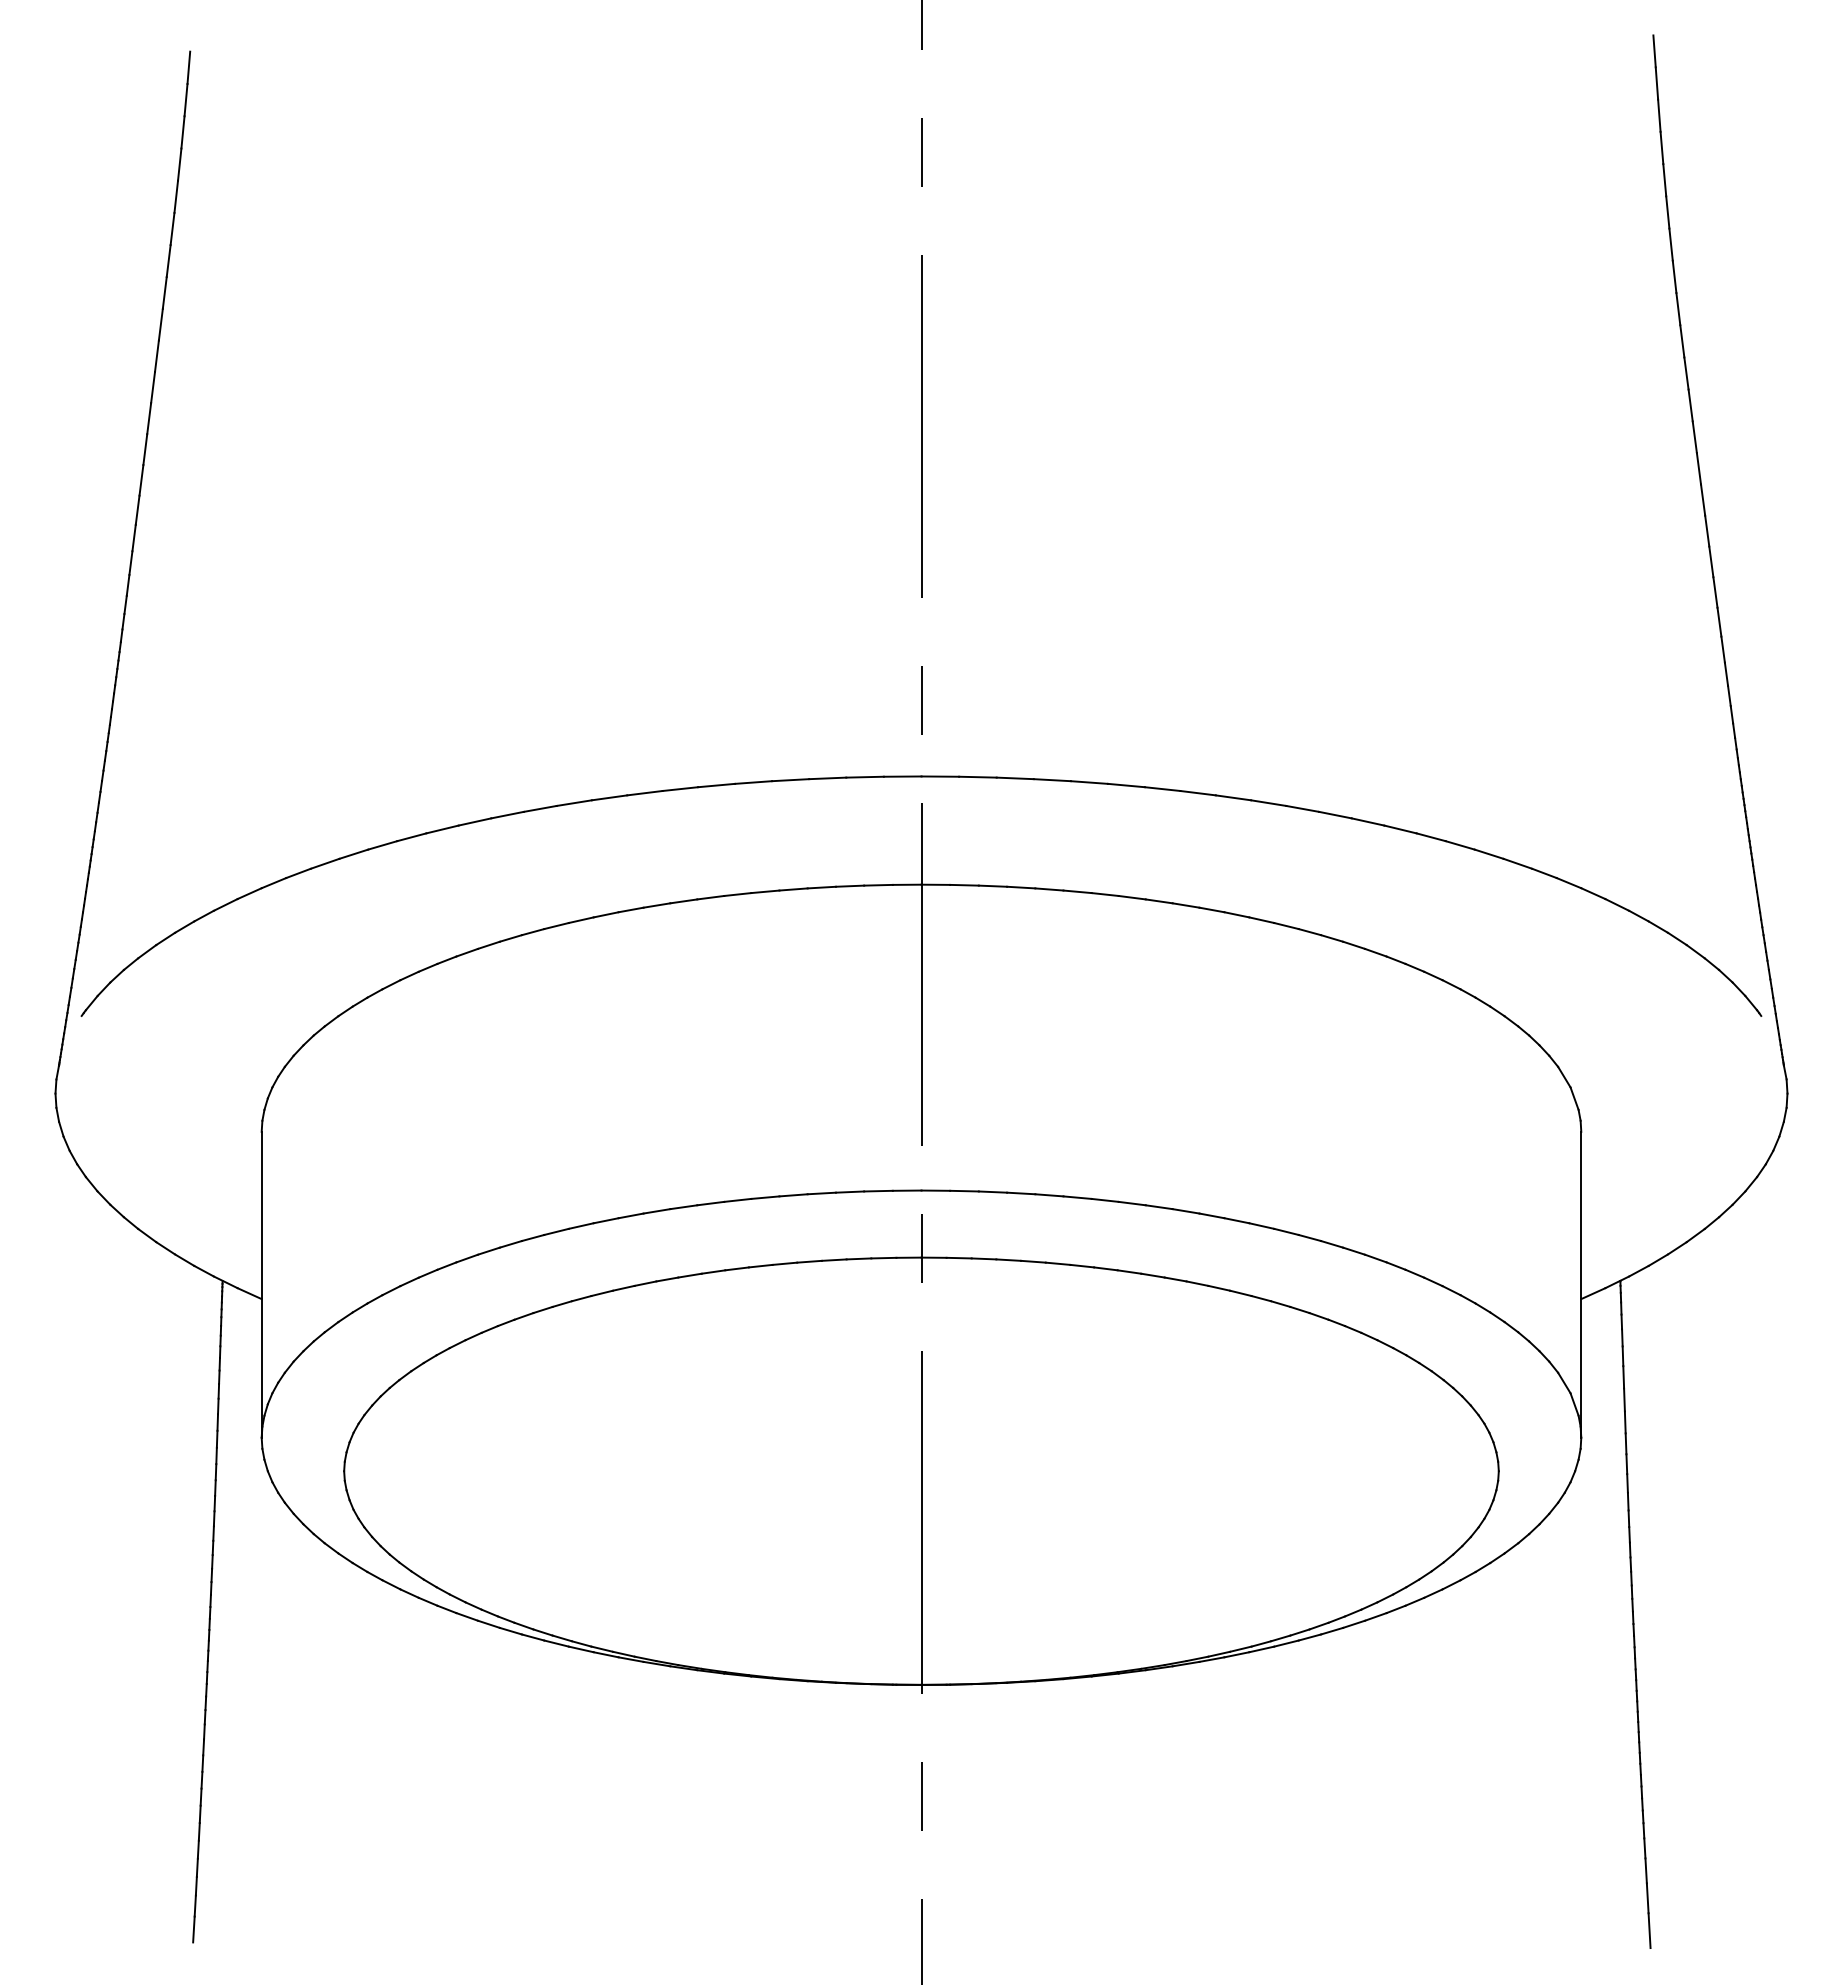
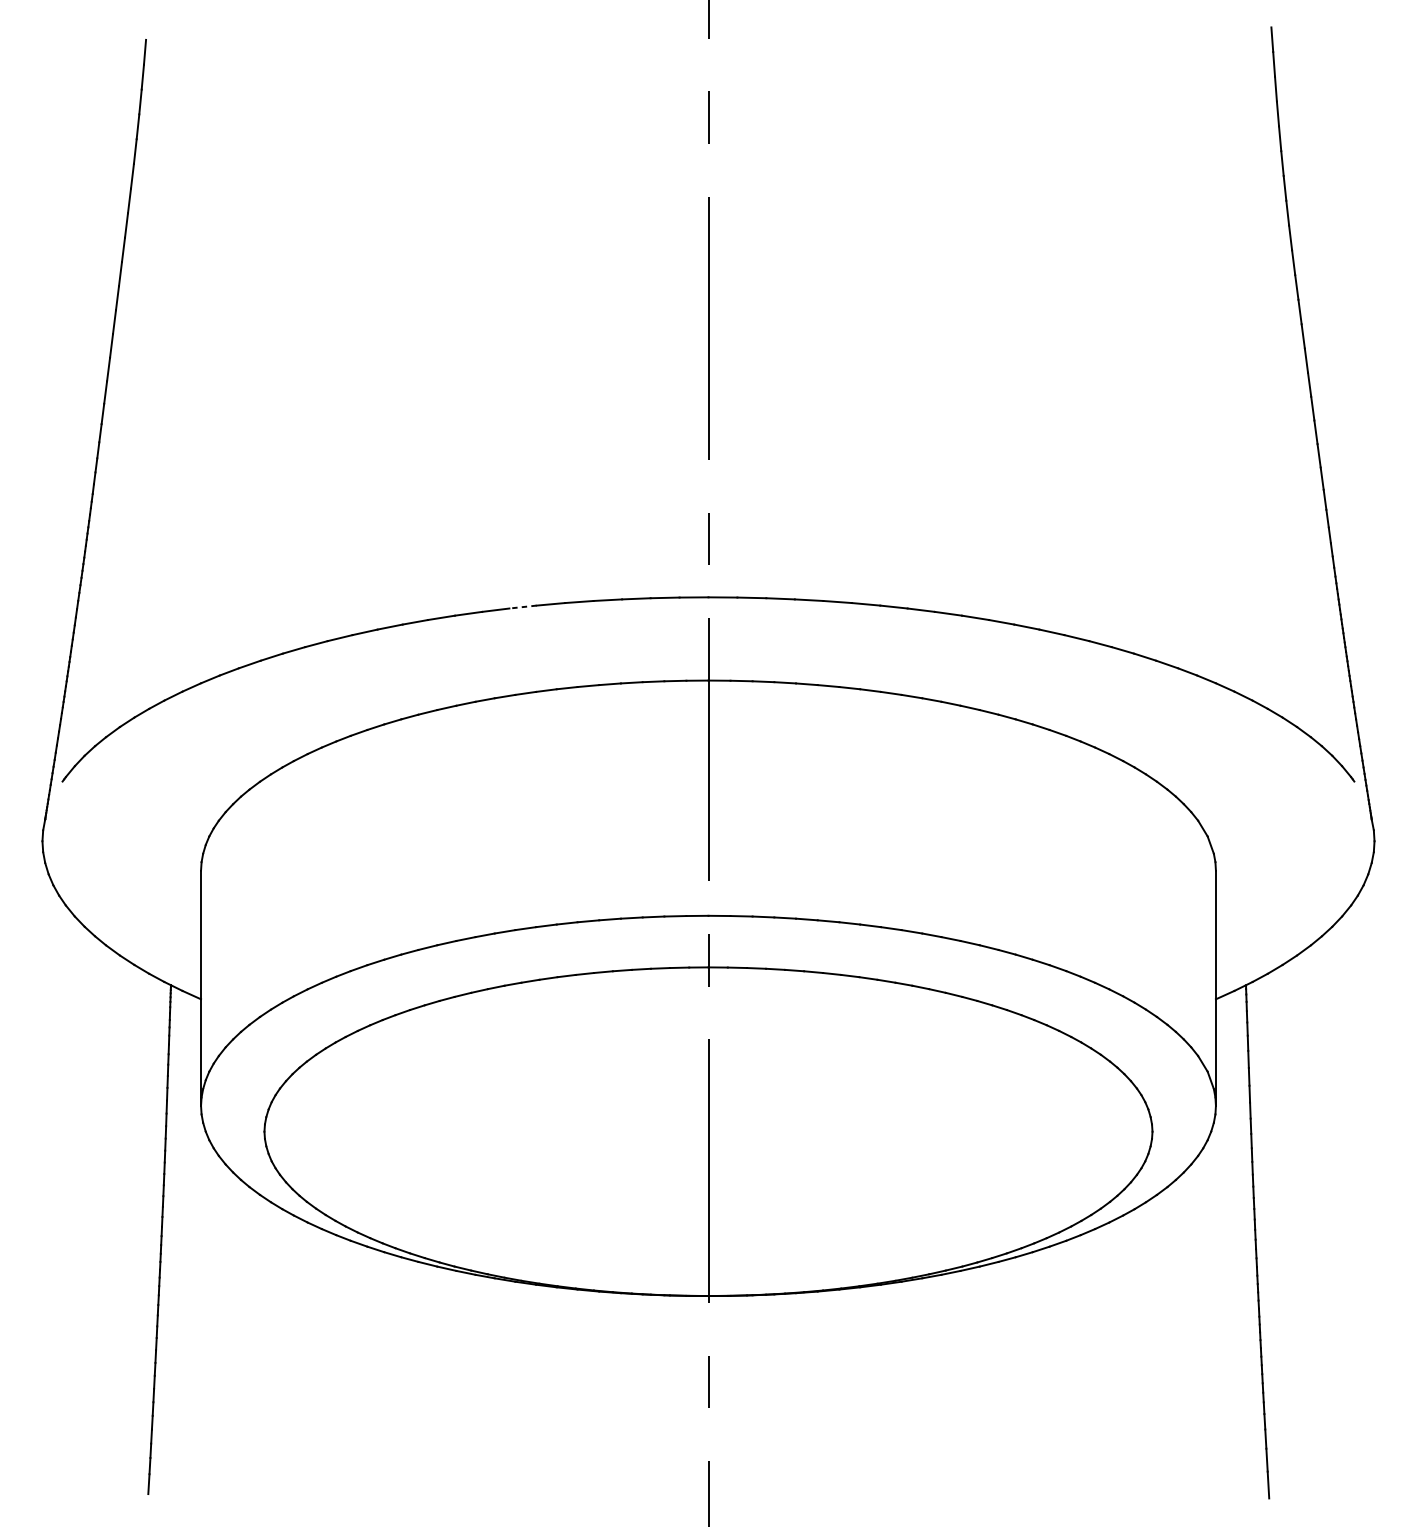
line: (680, 789) -> (523, 607), solid -> dashed

